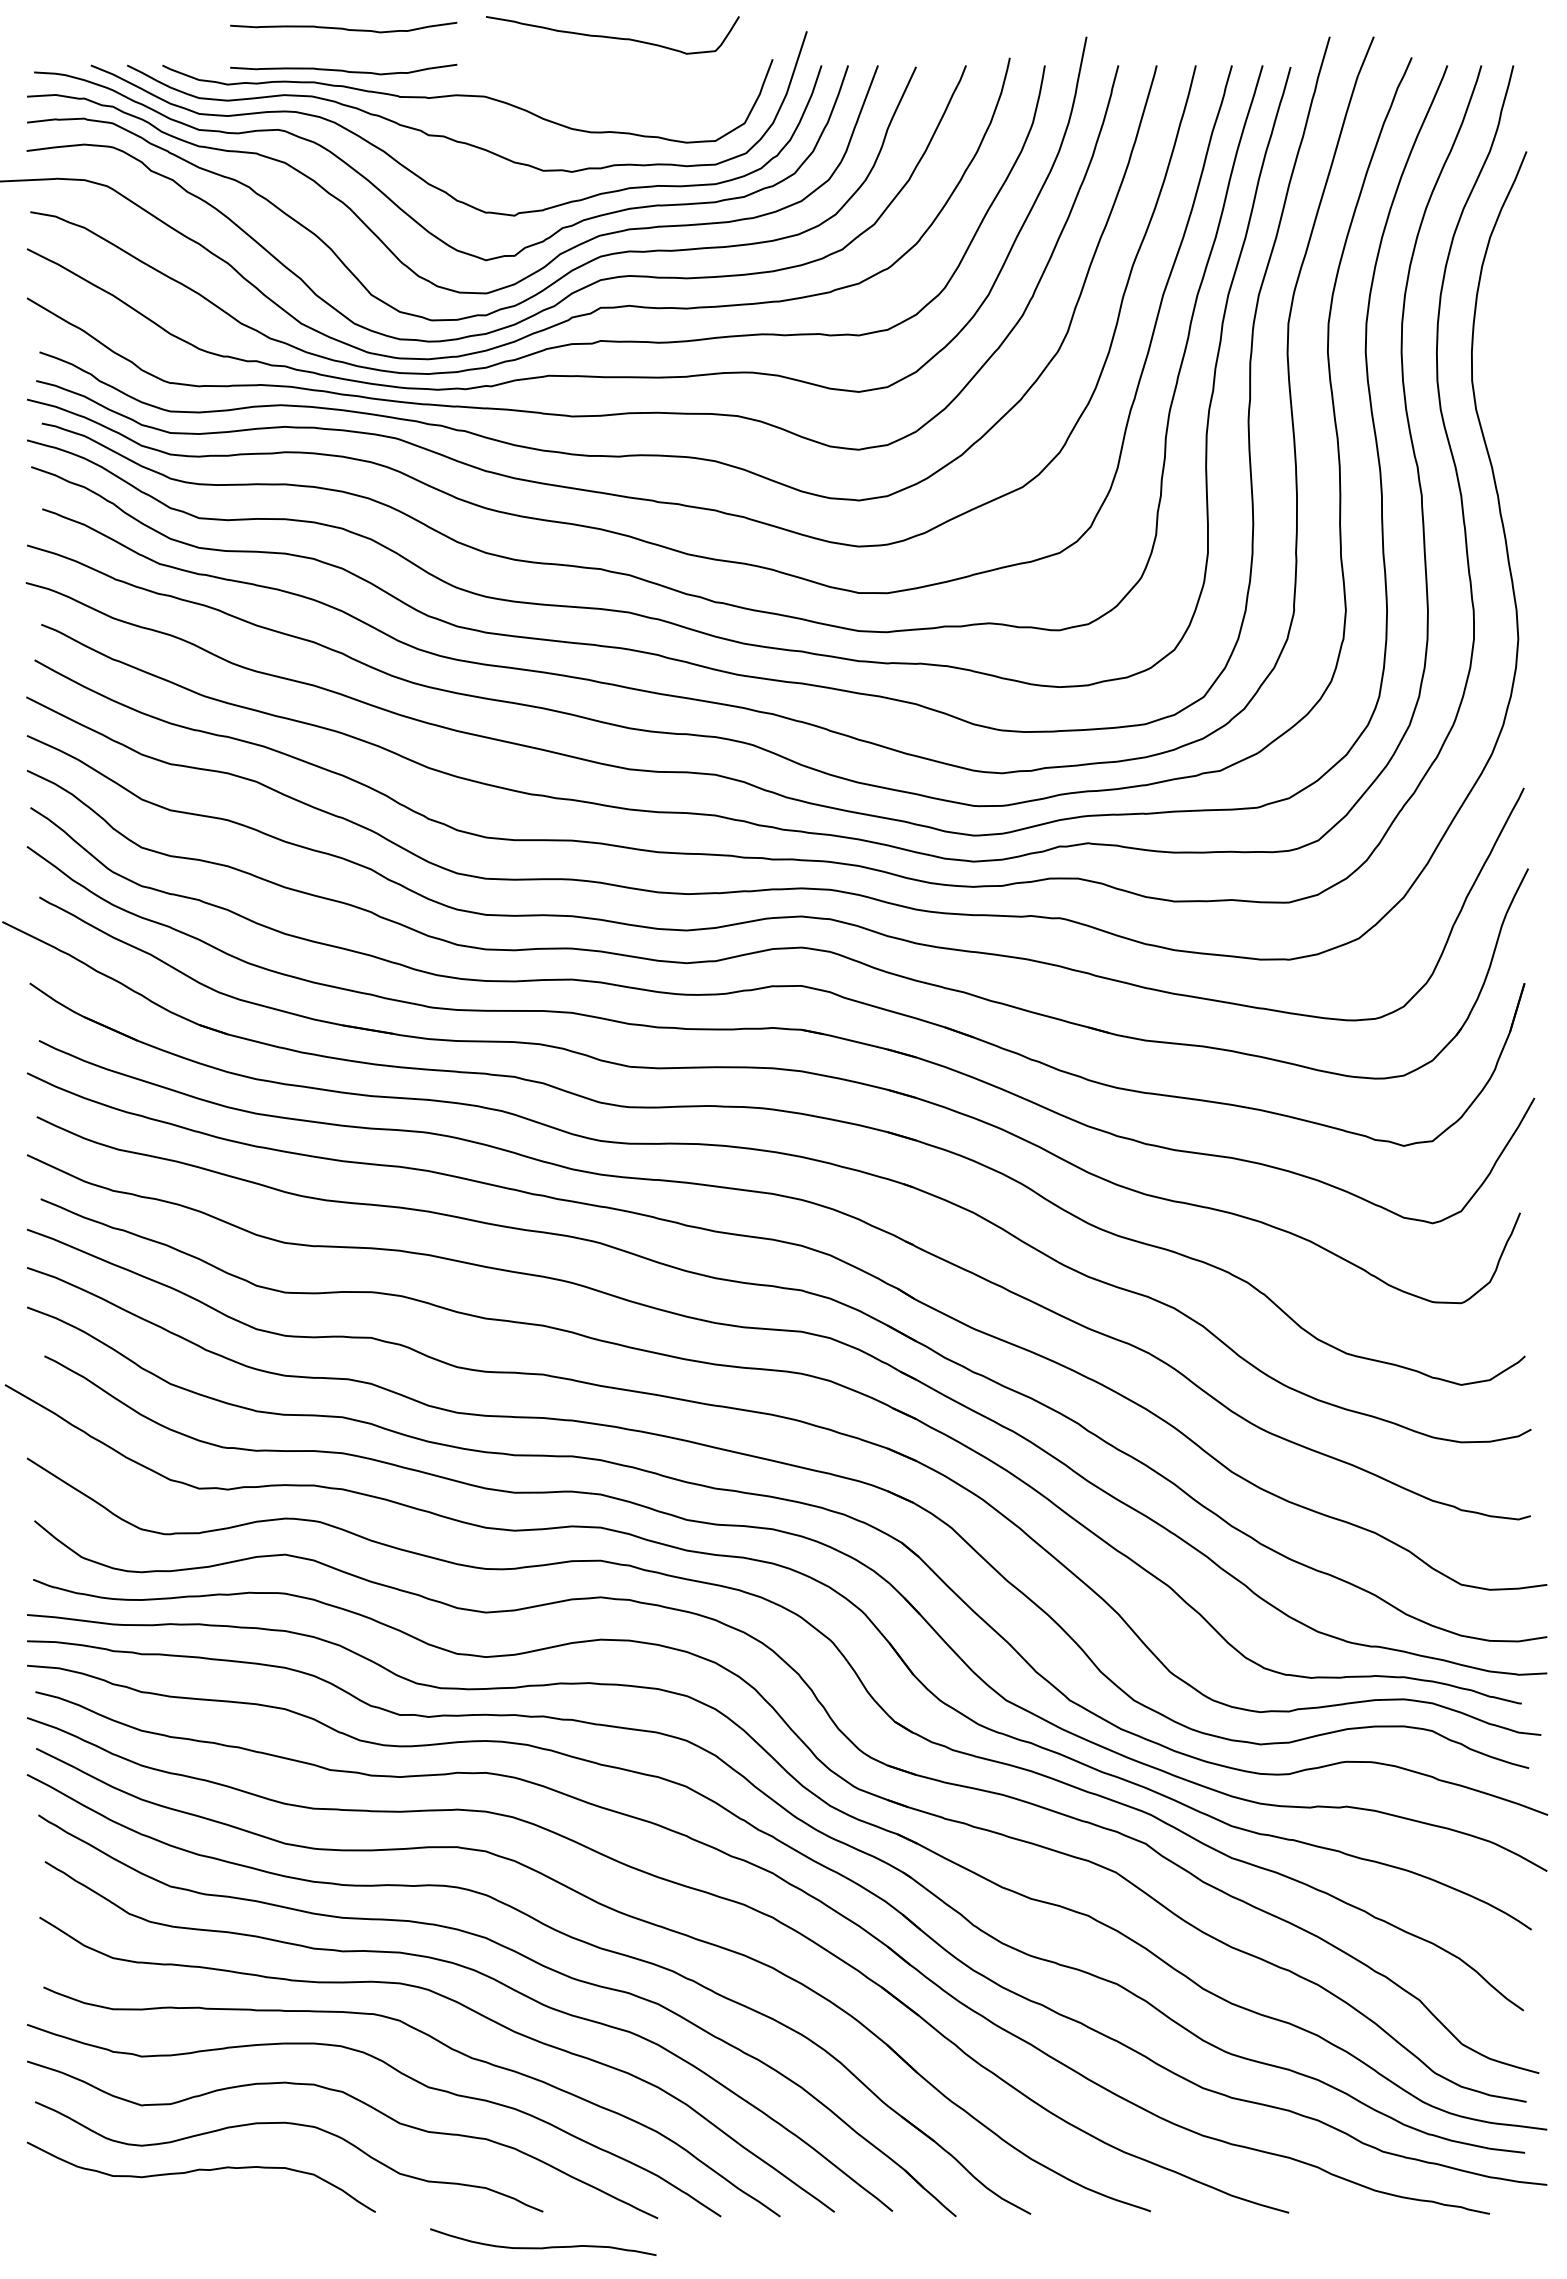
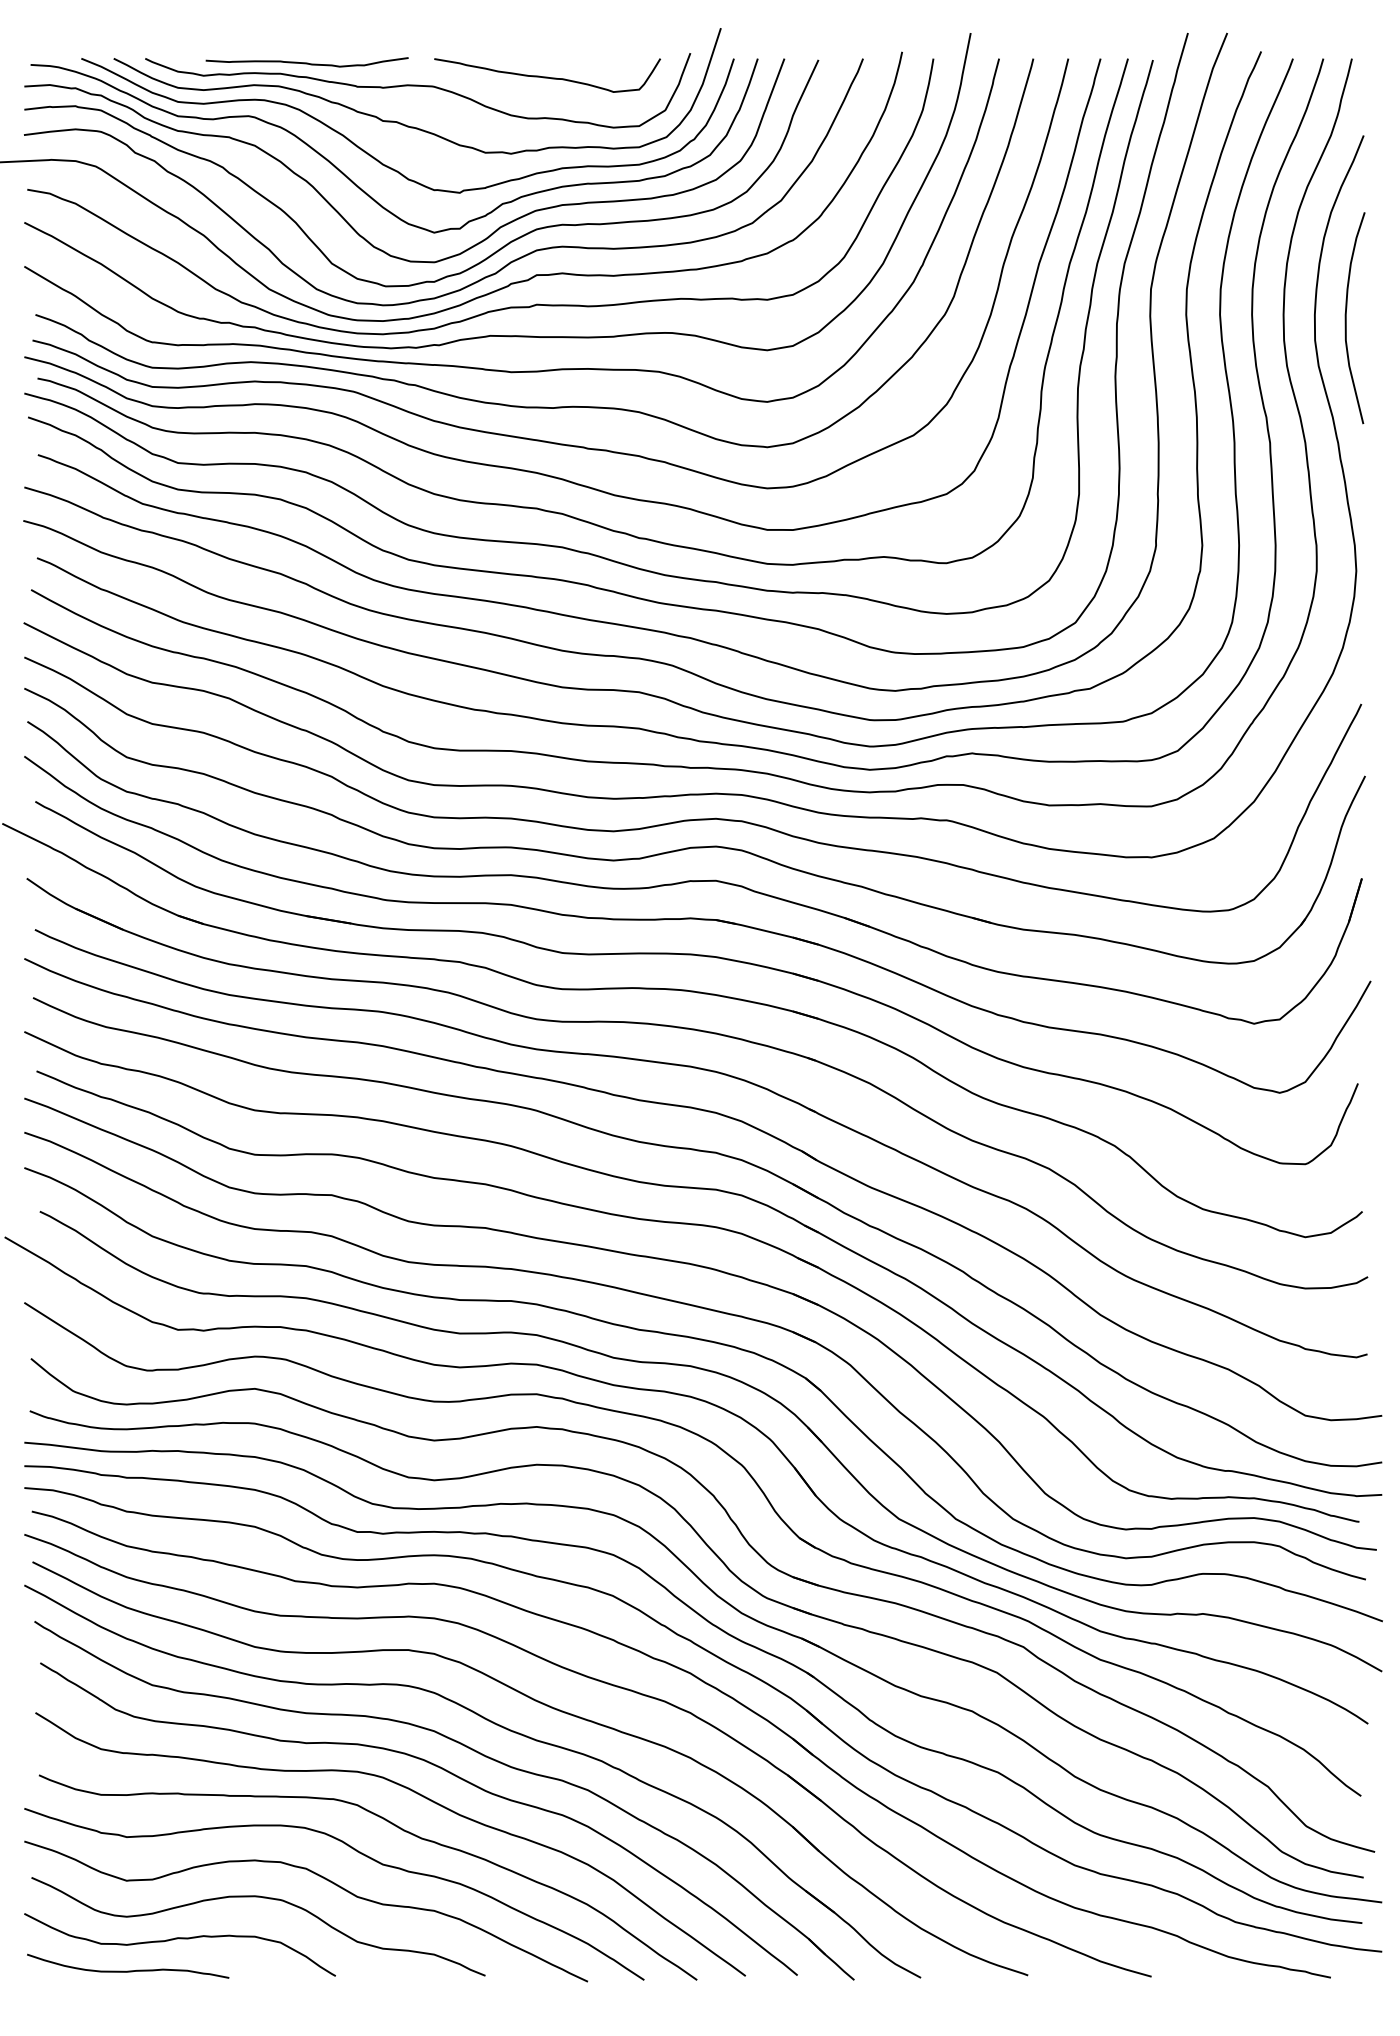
curve: (342, 27) -> (306, 24), removed
curve: (612, 36) -> (547, 76), moved
curve: (1507, 355) -> (1346, 317), added
curve: (543, 2247) -> (128, 1971), moved

